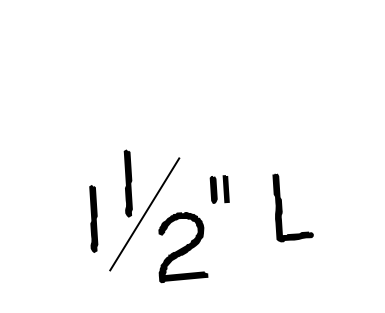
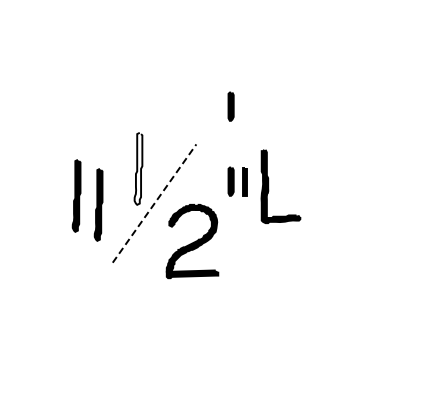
part: (208, 120) -> (230, 106), added
fill: (127, 183) -> (138, 168), removed
part: (282, 207) -> (269, 186), moved
part: (72, 211) -> (76, 195), added
line: (144, 214) -> (154, 203), solid -> dashed

